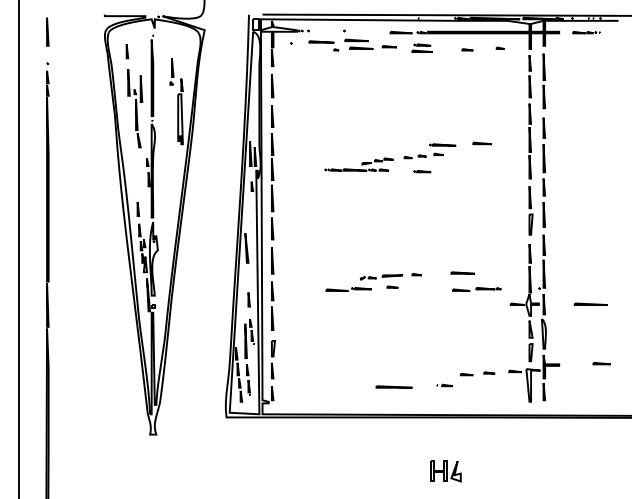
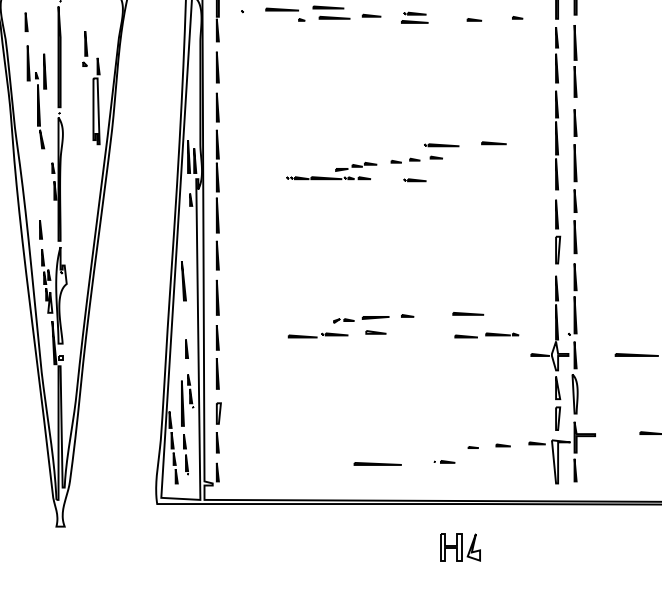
part: (392, 286) -> (375, 331), size x1.4
part: (466, 374) -> (473, 447), size x0.6
part: (445, 471) -> (459, 547), moved

